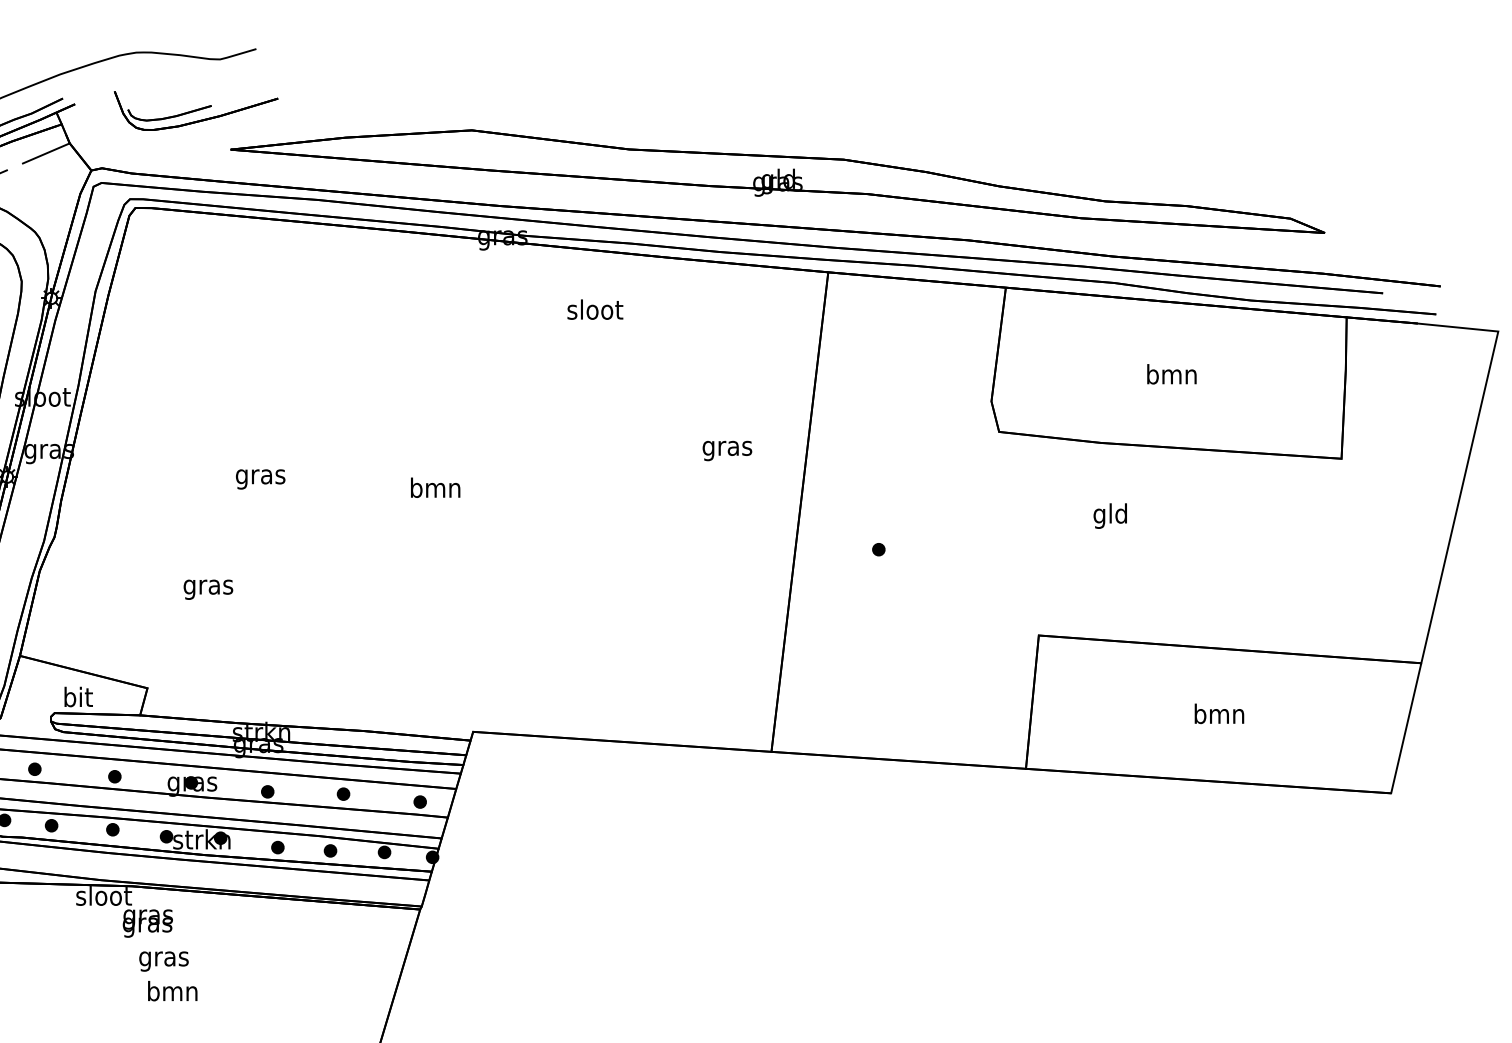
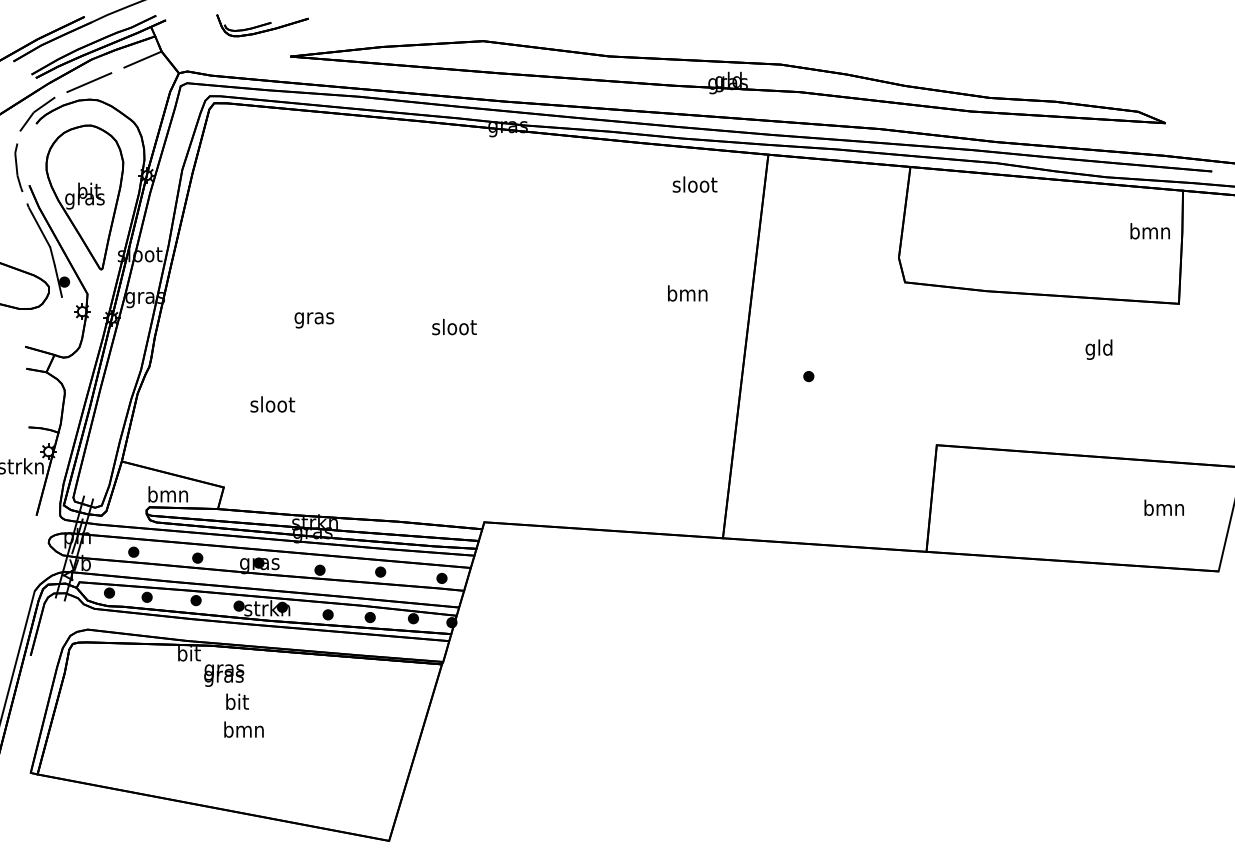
part: (195, 110) -> (262, 25), size x0.7
text: (594, 309) -> (694, 184), moved
text: (1170, 374) -> (1149, 231), moved
text: (727, 448) -> (687, 295), gras -> bmn
text: (435, 487) -> (454, 326), bmn -> sloot
text: (1109, 515) -> (1098, 349), moved
text: (208, 587) -> (272, 406), gras -> sloot
text: (77, 697) -> (167, 494), bit -> bmn
text: (1218, 713) -> (1163, 507), moved
text: (103, 895) -> (188, 653), sloot -> bit
text: (163, 958) -> (236, 703), gras -> bit

